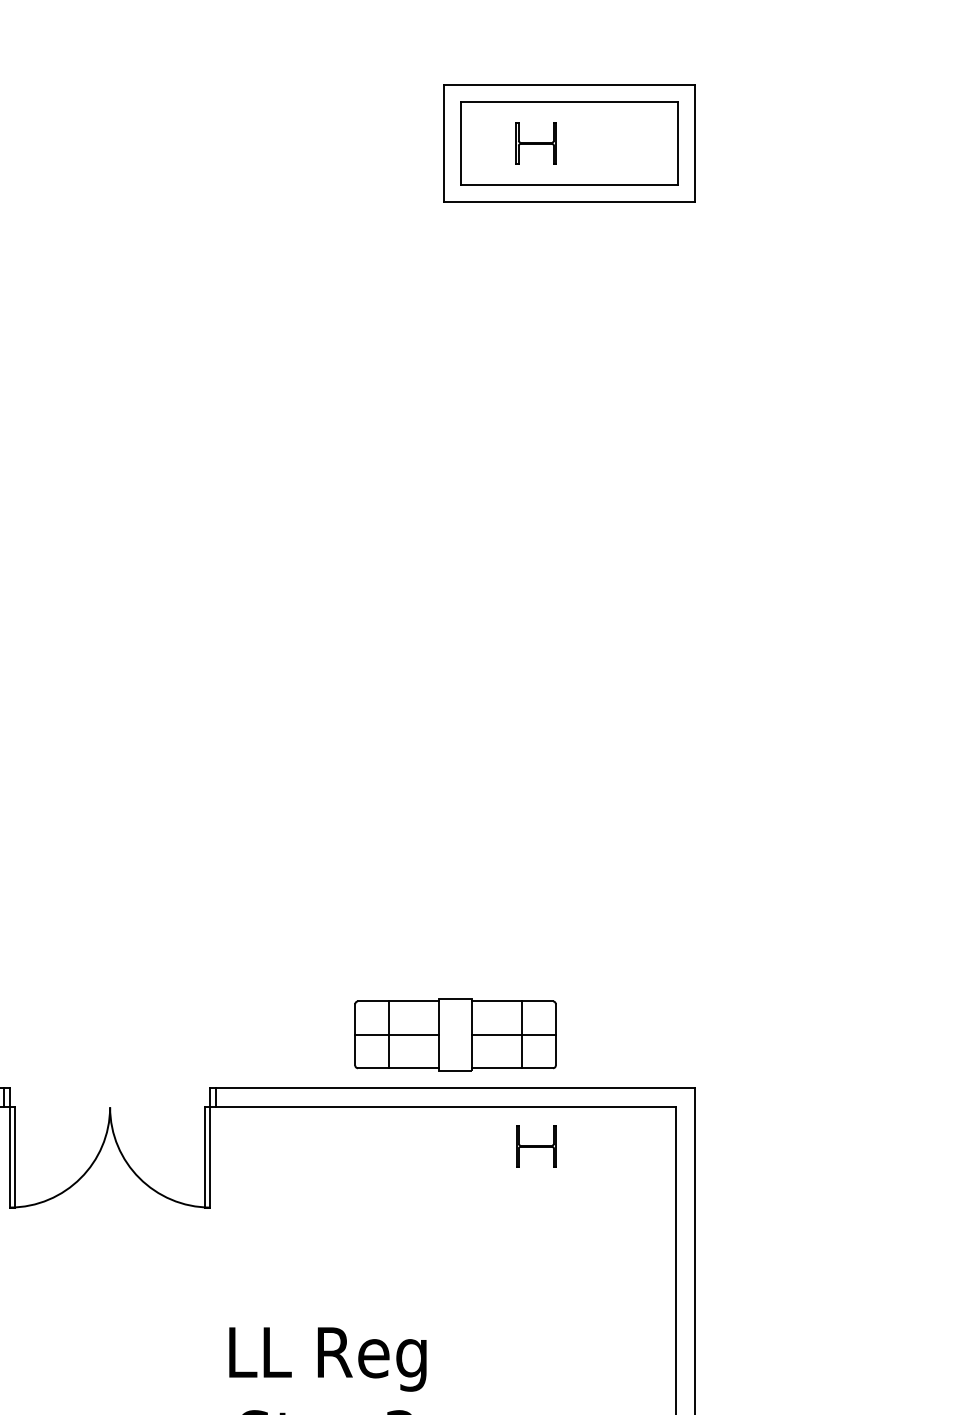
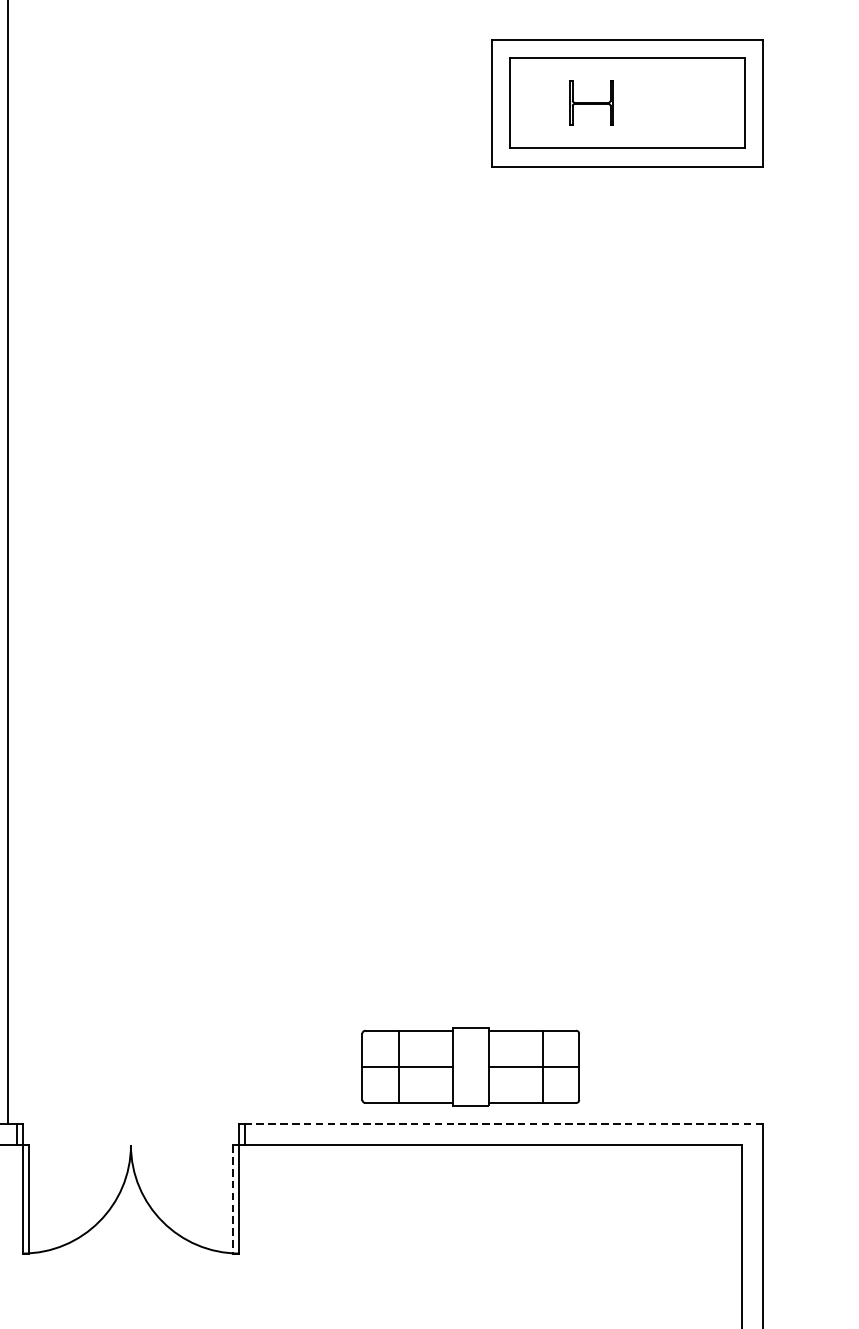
part: (455, 1034) -> (470, 1066), moved
line: (455, 1087) -> (504, 1123), solid -> dashed
part: (536, 1146) -> (591, 1187), removed
line: (204, 1157) -> (232, 1199), solid -> dashed

